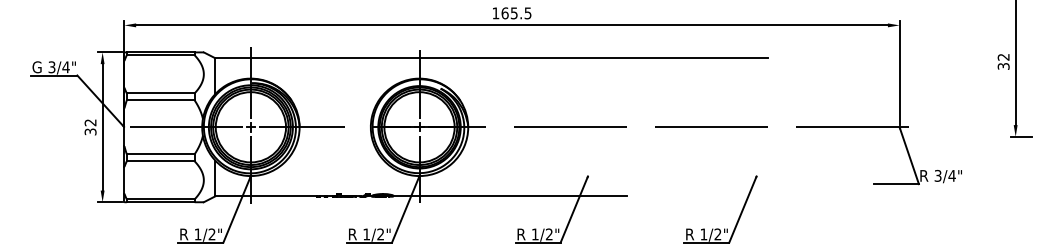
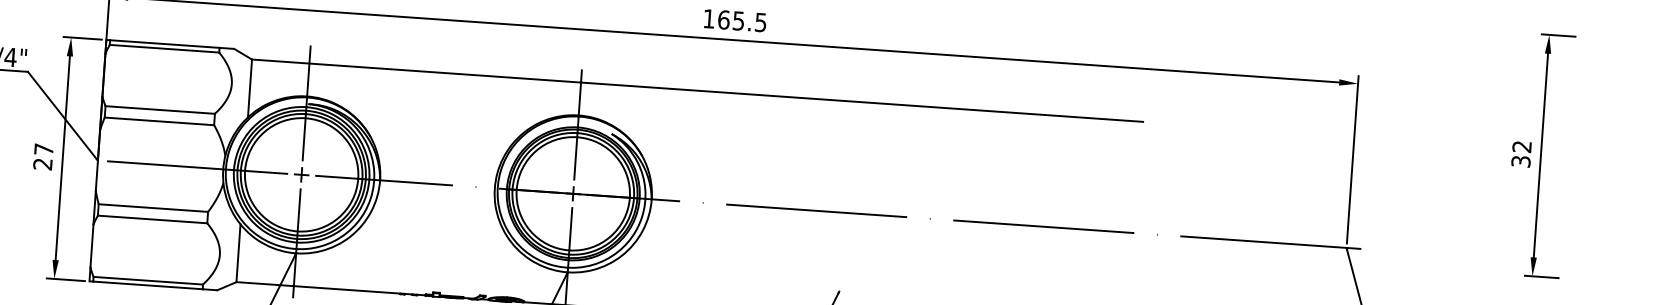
text: (90, 127) -> (43, 157), 32 -> 27

